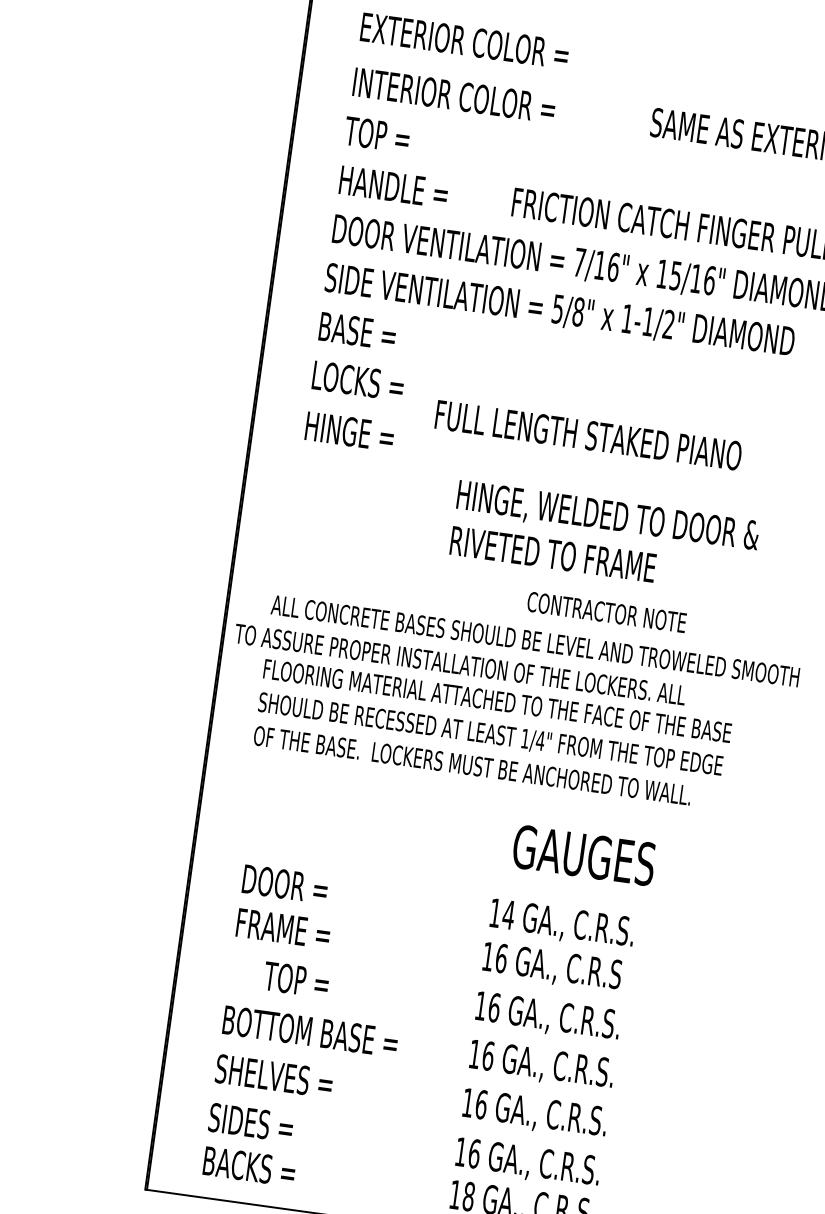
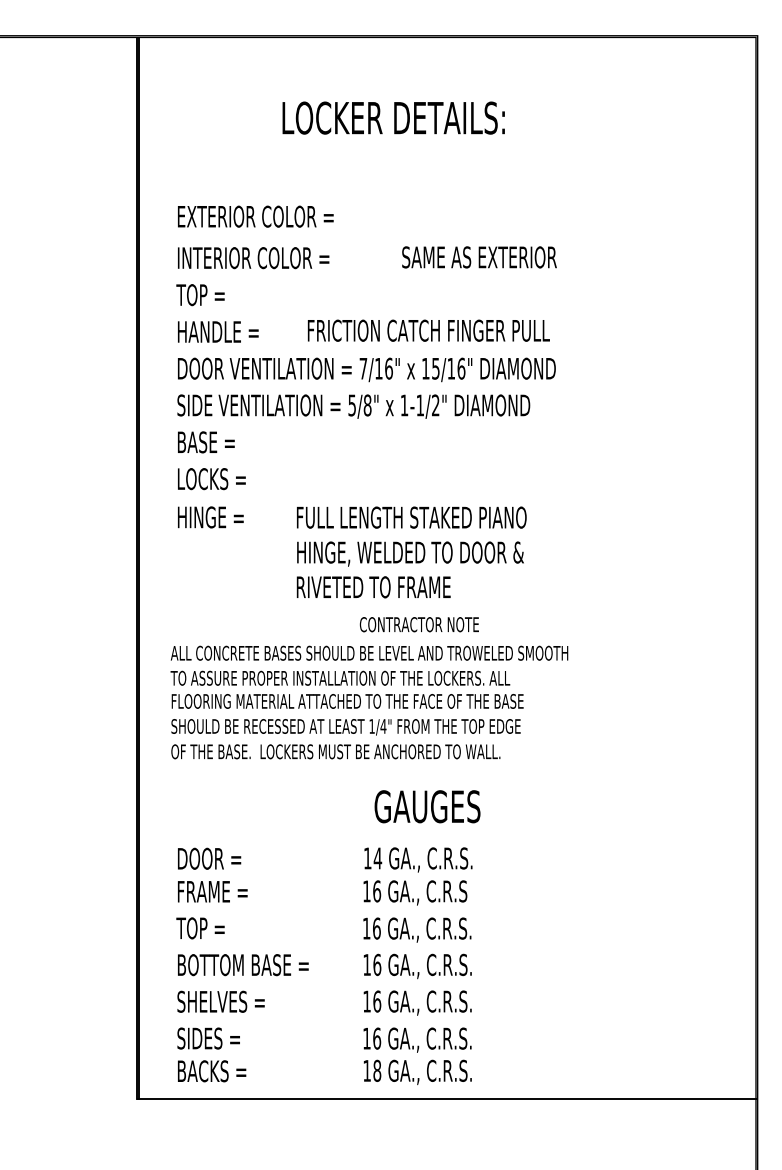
text: (588, 435) -> (411, 517), moved
text: (460, 663) -> (340, 677), moved
text: (296, 980) -> (200, 928), moved

